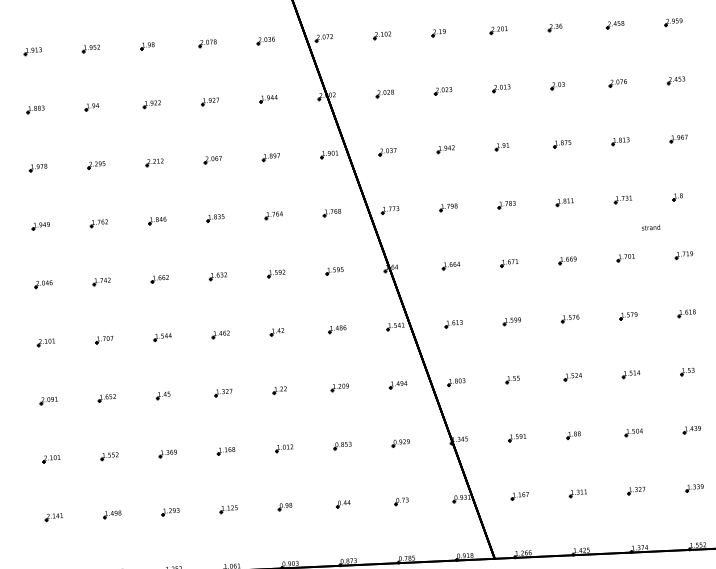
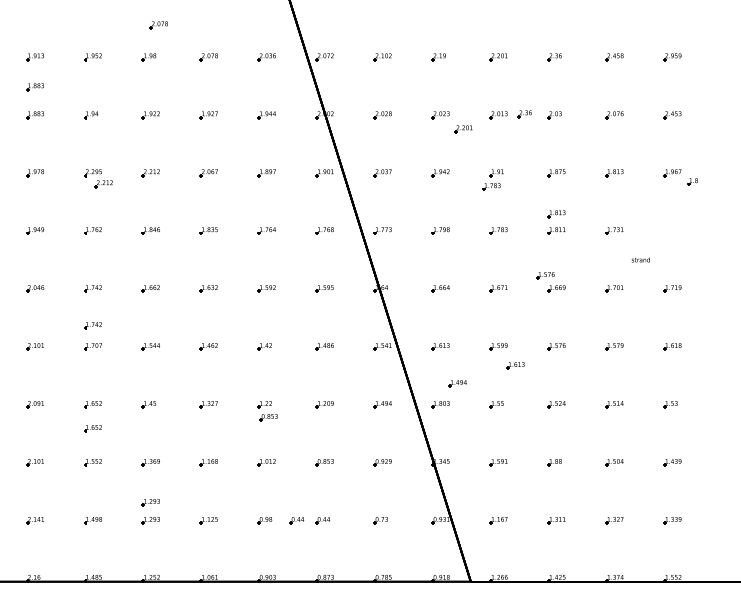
part: (155, 14) -> (158, 25), added
part: (33, 82) -> (34, 87), added
part: (527, 86) -> (524, 114), added
part: (466, 104) -> (463, 129), added
part: (497, 160) -> (491, 186), added
part: (107, 176) -> (103, 184), added
part: (564, 185) -> (556, 214), added
part: (677, 196) -> (692, 181), moved
part: (555, 247) -> (545, 275), added
part: (102, 318) -> (92, 325), added
part: (529, 339) -> (515, 365), added
part: (472, 360) -> (457, 383), added
part: (283, 402) -> (268, 417), added
part: (107, 422) -> (92, 428), added
part: (169, 493) -> (150, 502), added
part: (316, 505) -> (296, 520), added

